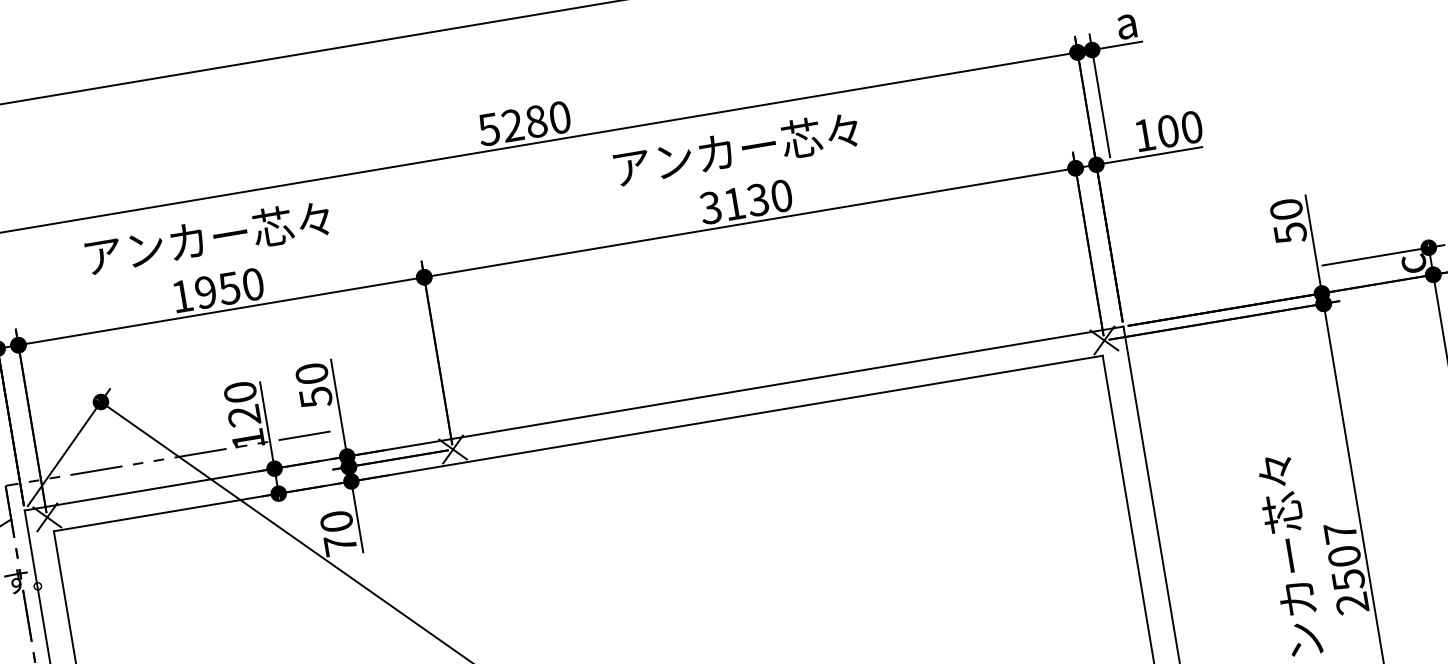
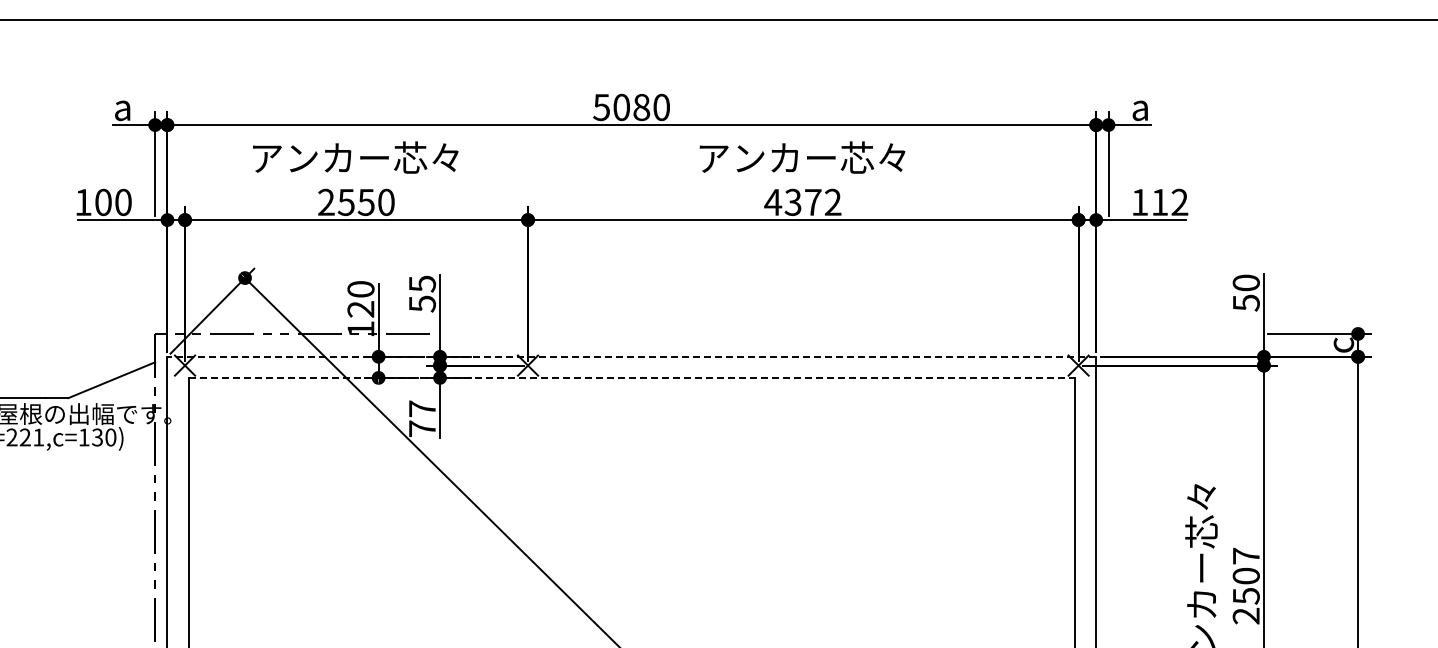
text: (512, 125) -> (621, 107), 5280 -> 5080
text: (1179, 128) -> (1169, 201), 100 -> 112
text: (745, 201) -> (802, 201), 3130 -> 4372
text: (193, 293) -> (336, 201), 1950 -> 2550
text: (310, 373) -> (421, 283), 50 -> 55
line: (573, 418) -> (631, 356), solid -> dashed
line: (579, 442) -> (632, 377), solid -> dashed
text: (336, 521) -> (422, 408), 70 -> 77

